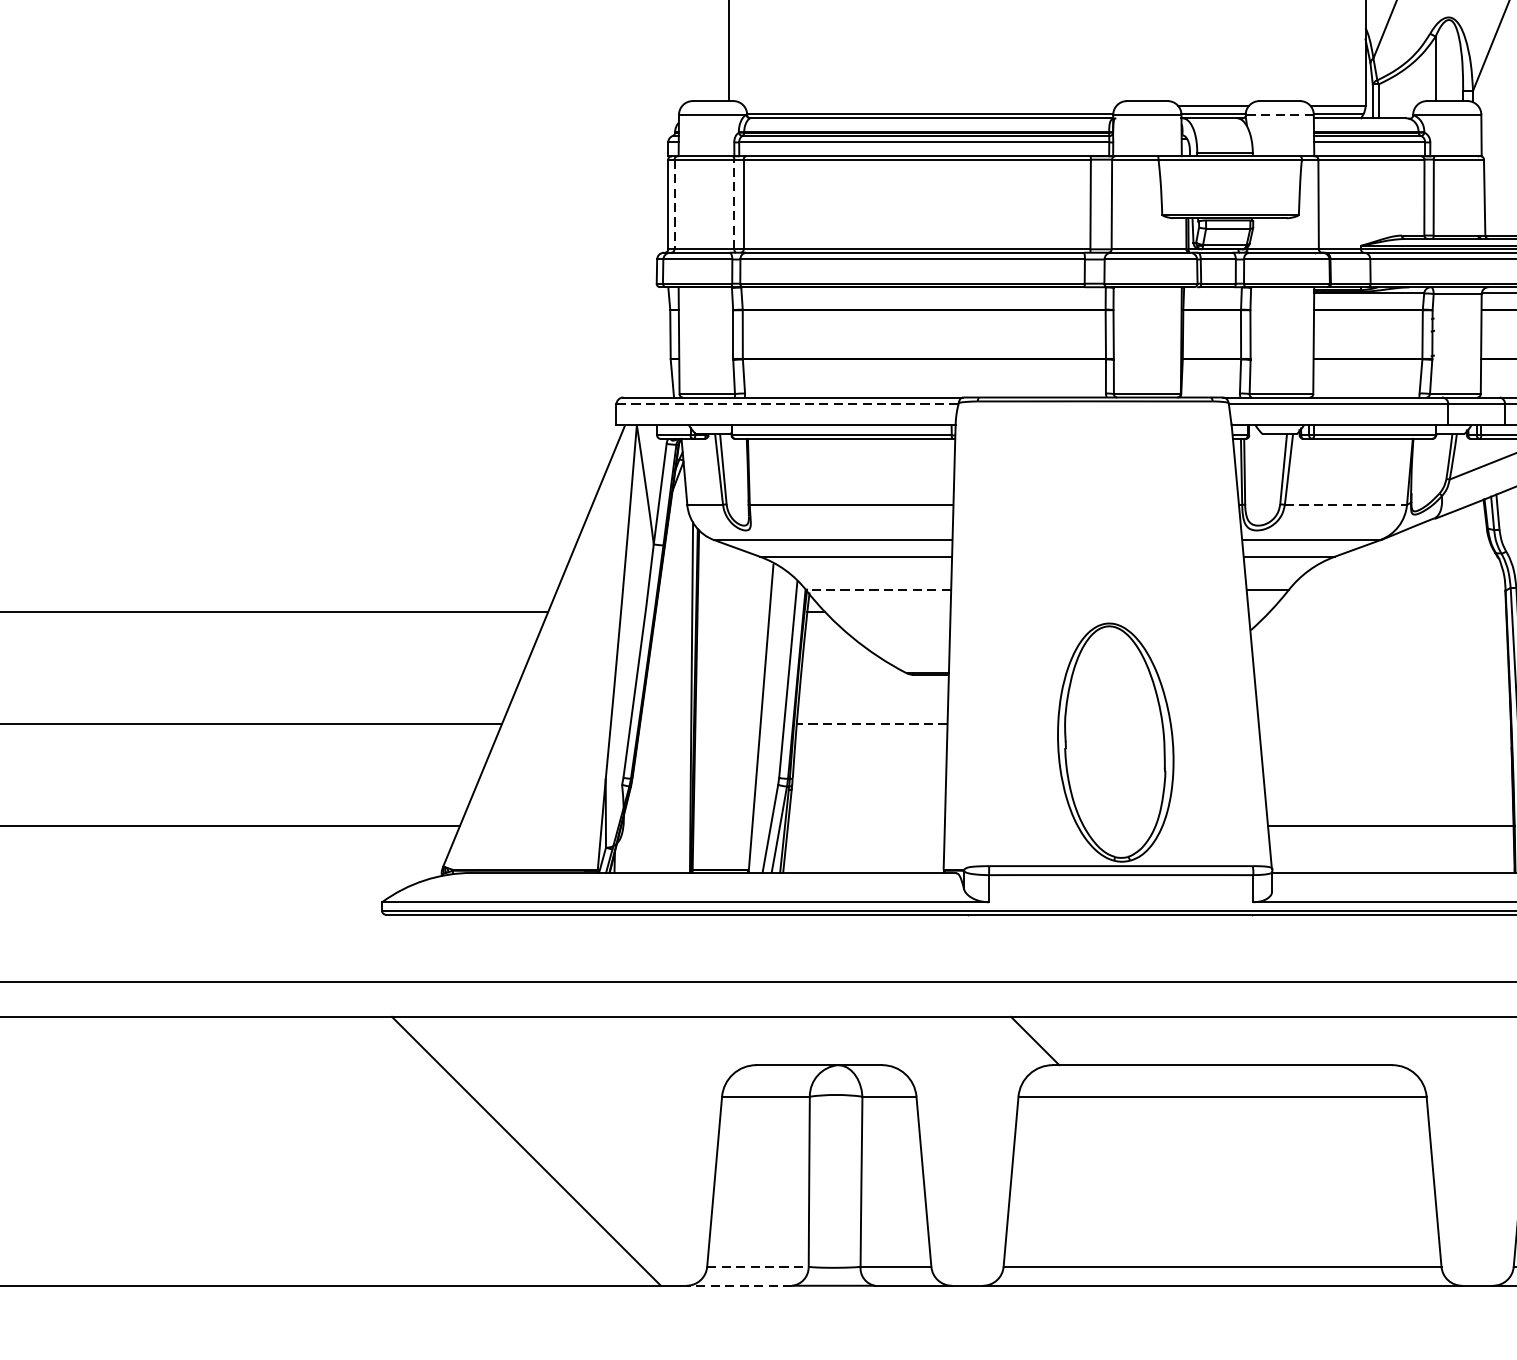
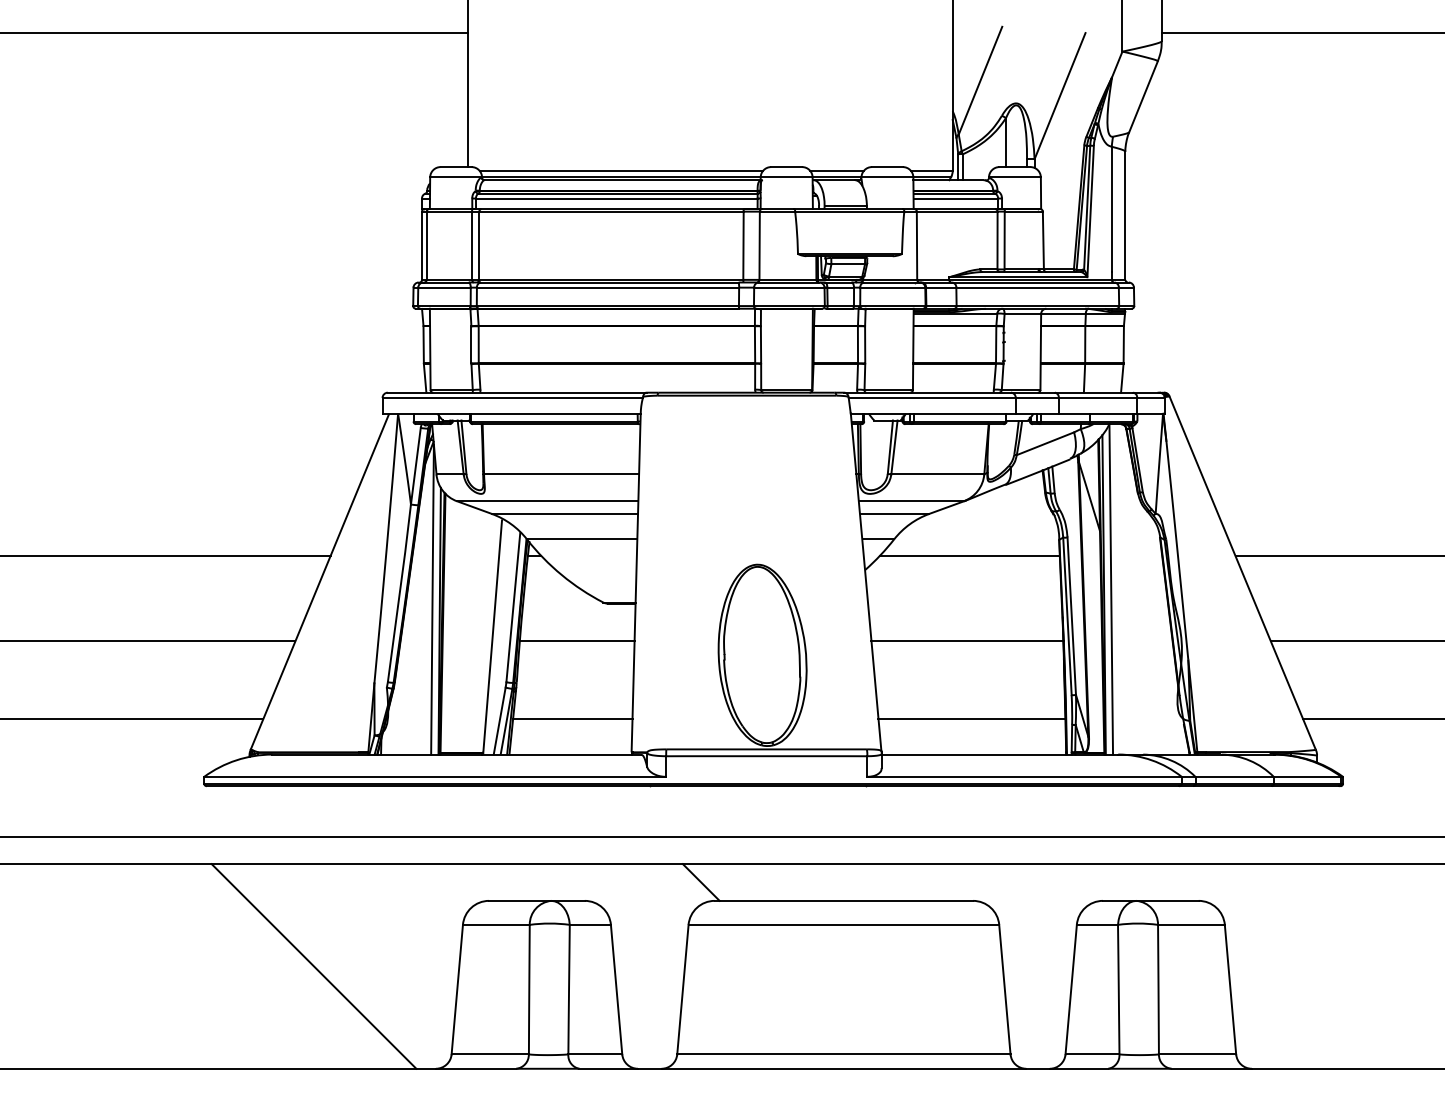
line: (930, 105) -> (621, 170), added
line: (1279, 114) -> (887, 177), dashed -> solid
line: (734, 204) -> (472, 245), dashed -> solid
line: (674, 205) -> (426, 246), dashed -> solid
line: (787, 403) -> (512, 397), dashed -> solid
line: (1346, 504) -> (938, 474), dashed -> solid
line: (877, 590) -> (581, 539), dashed -> solid
line: (1388, 611) -> (970, 555), added
line: (682, 669) -> (432, 599), added
line: (871, 723) -> (576, 640), dashed -> solid
line: (1384, 723) -> (967, 640), added
line: (865, 825) -> (572, 718), added
line: (758, 1266) -> (490, 1054), dashed -> solid
line: (738, 1285) -> (475, 1068), dashed -> solid

